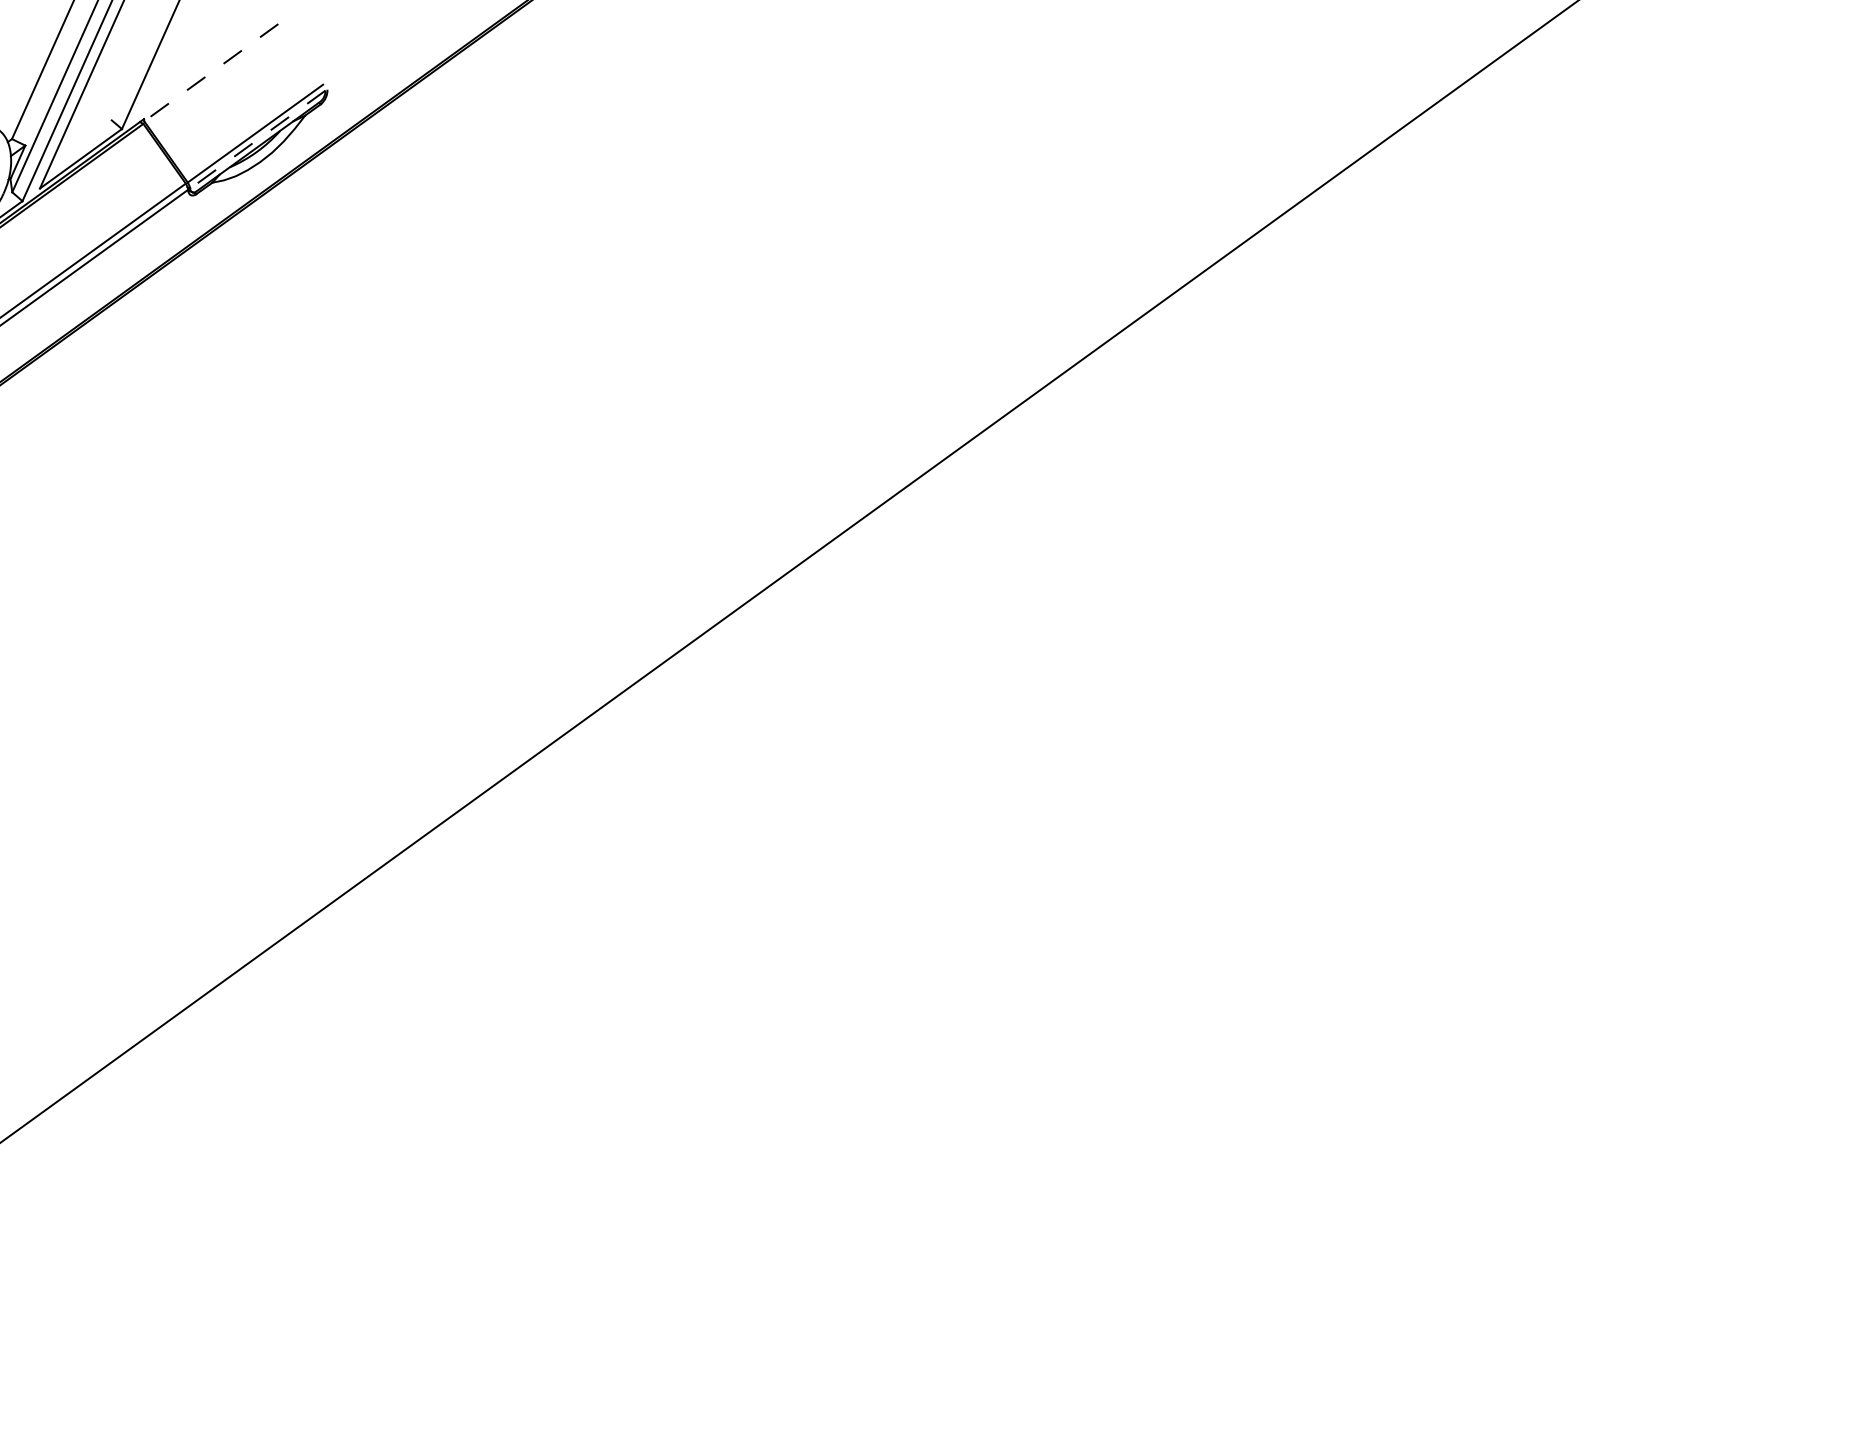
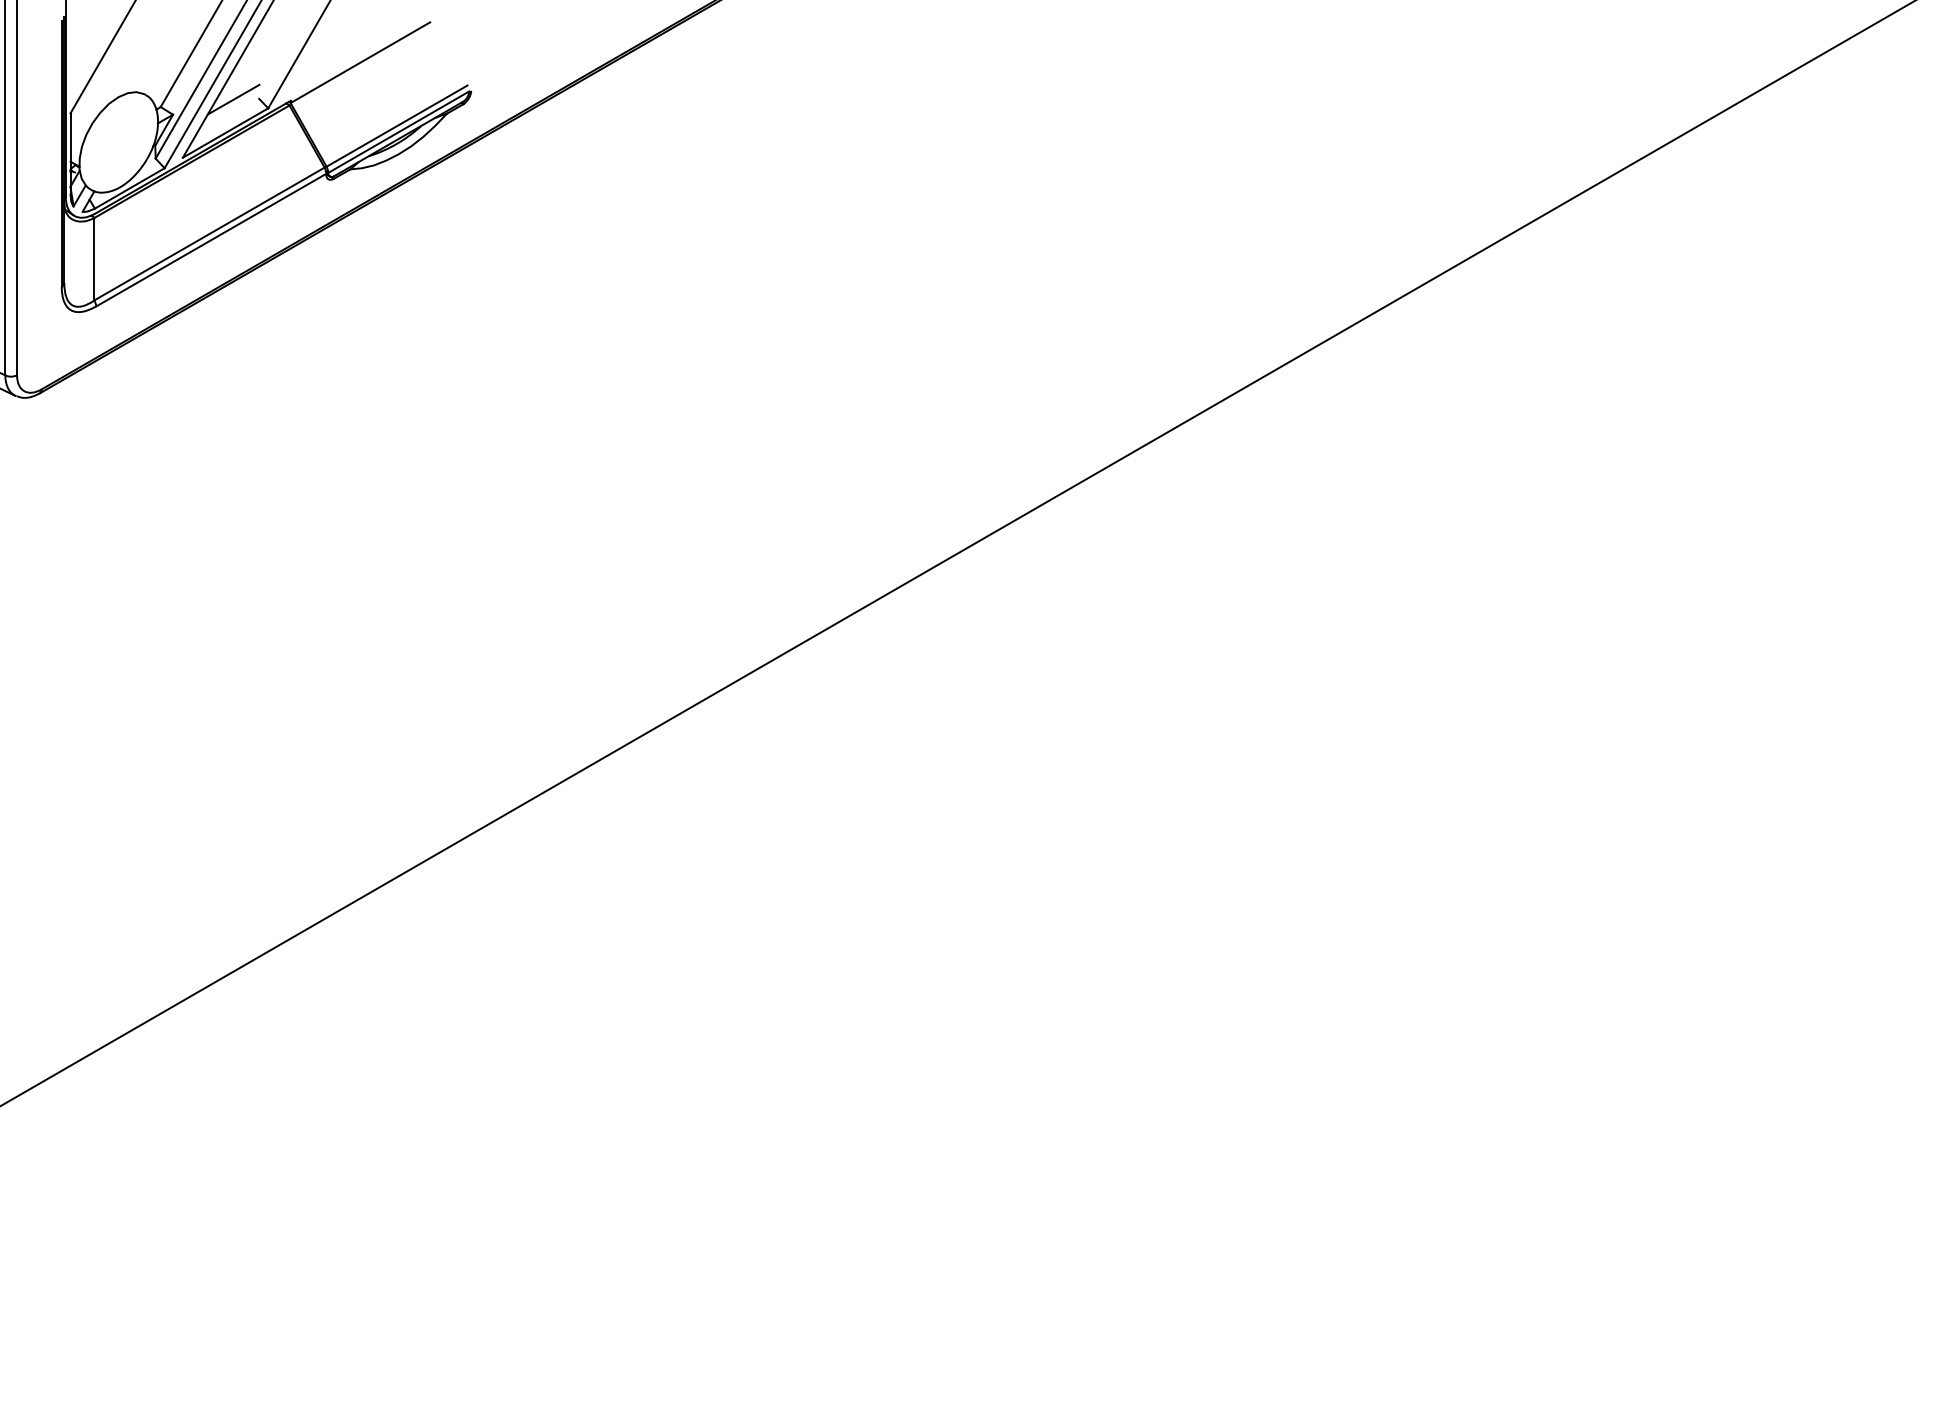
line: (211, 72) -> (360, 62), dashed -> solid
line: (85, 123) -> (233, 99), added
line: (257, 139) -> (398, 132), dashed -> solid

